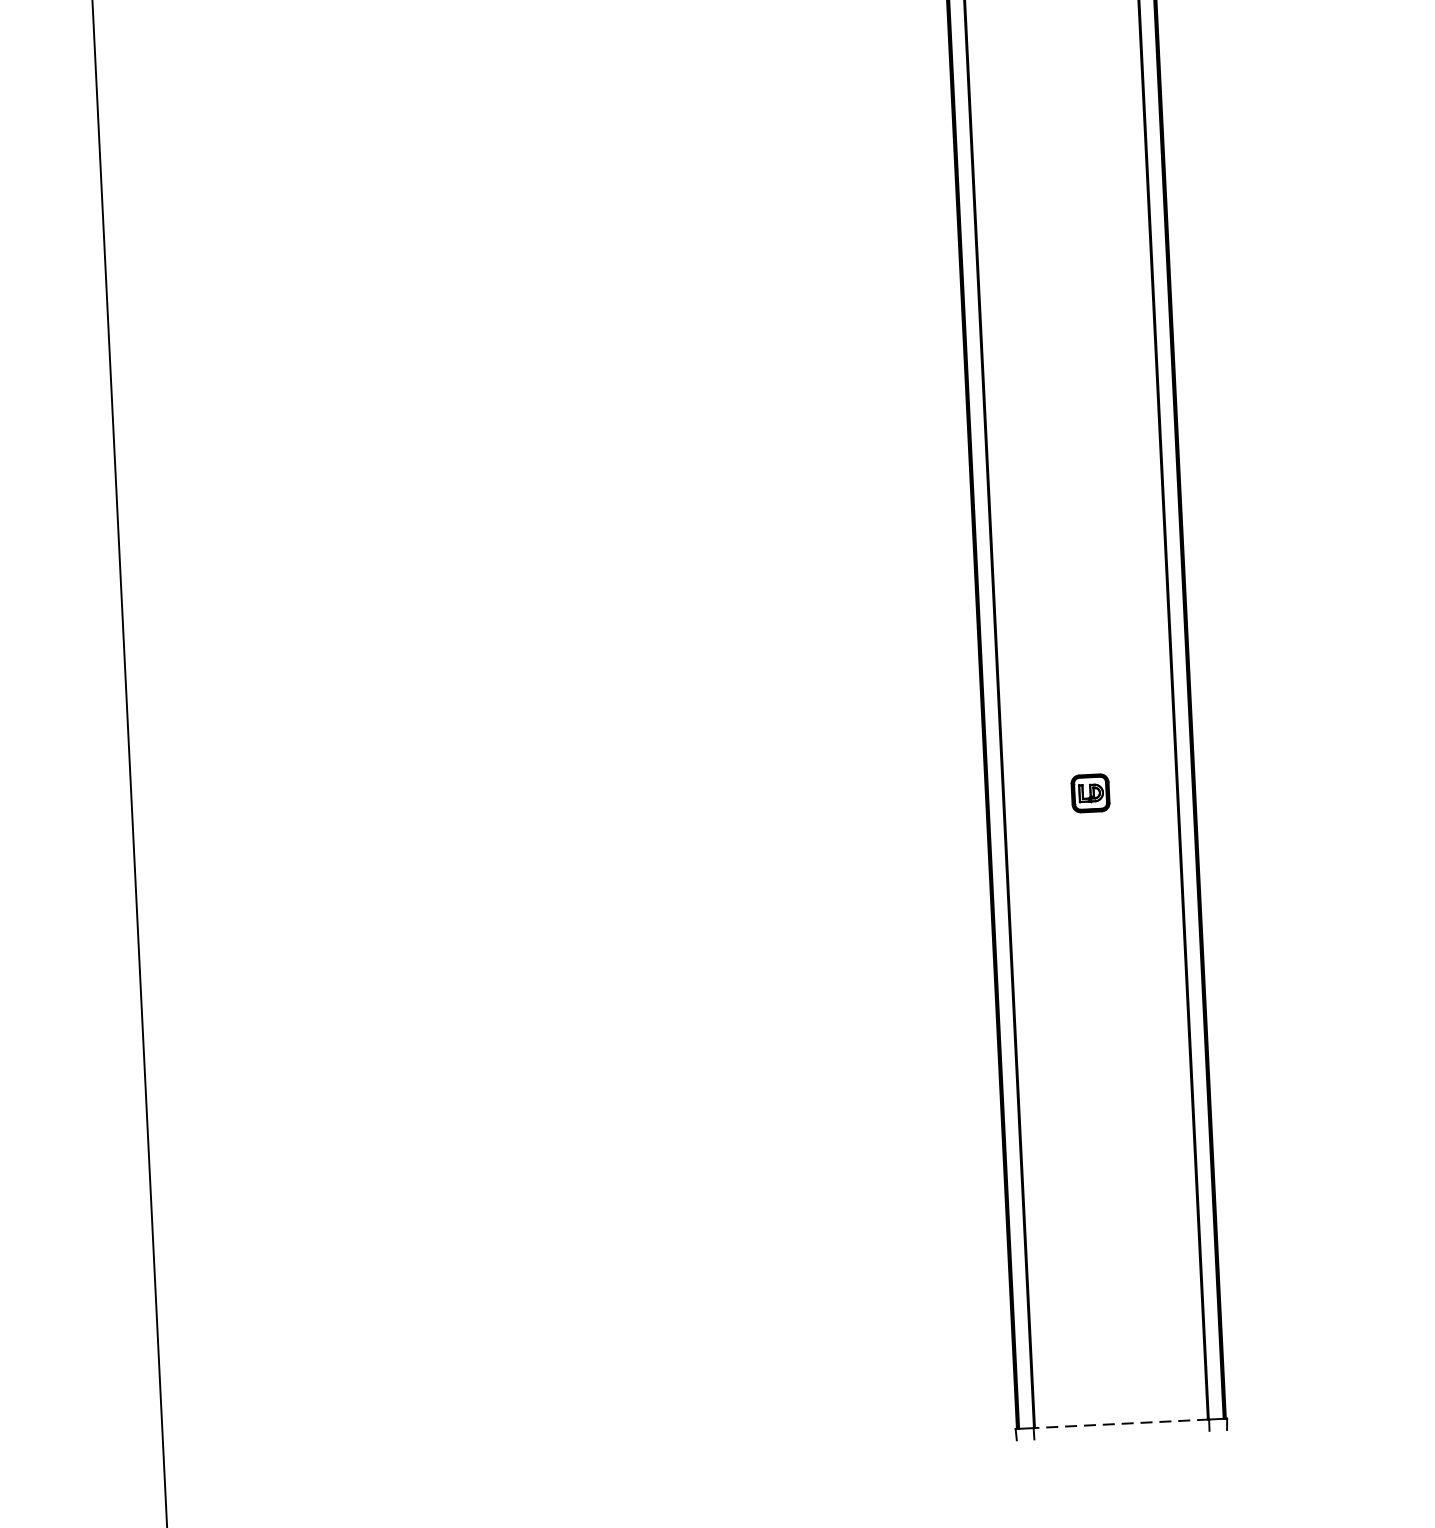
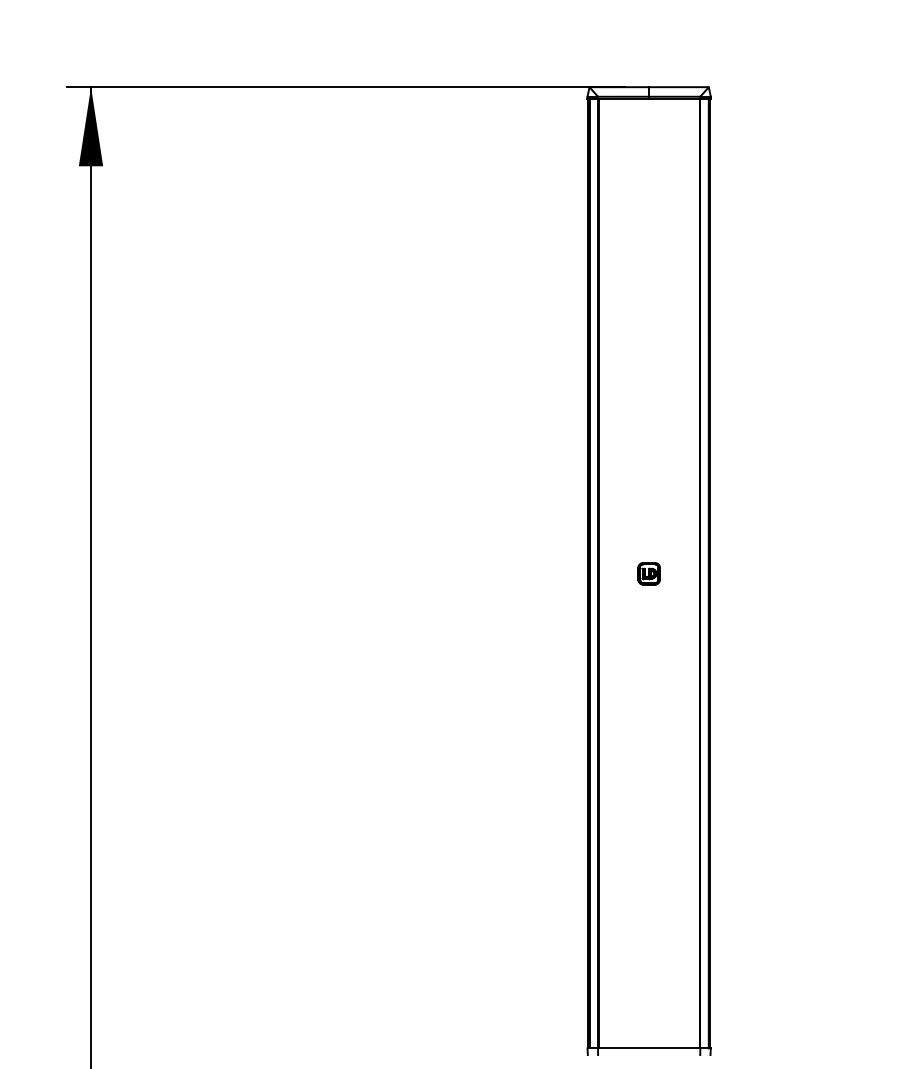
part: (1089, 792) -> (648, 573), moved
line: (1120, 1424) -> (648, 1048), dashed -> solid

